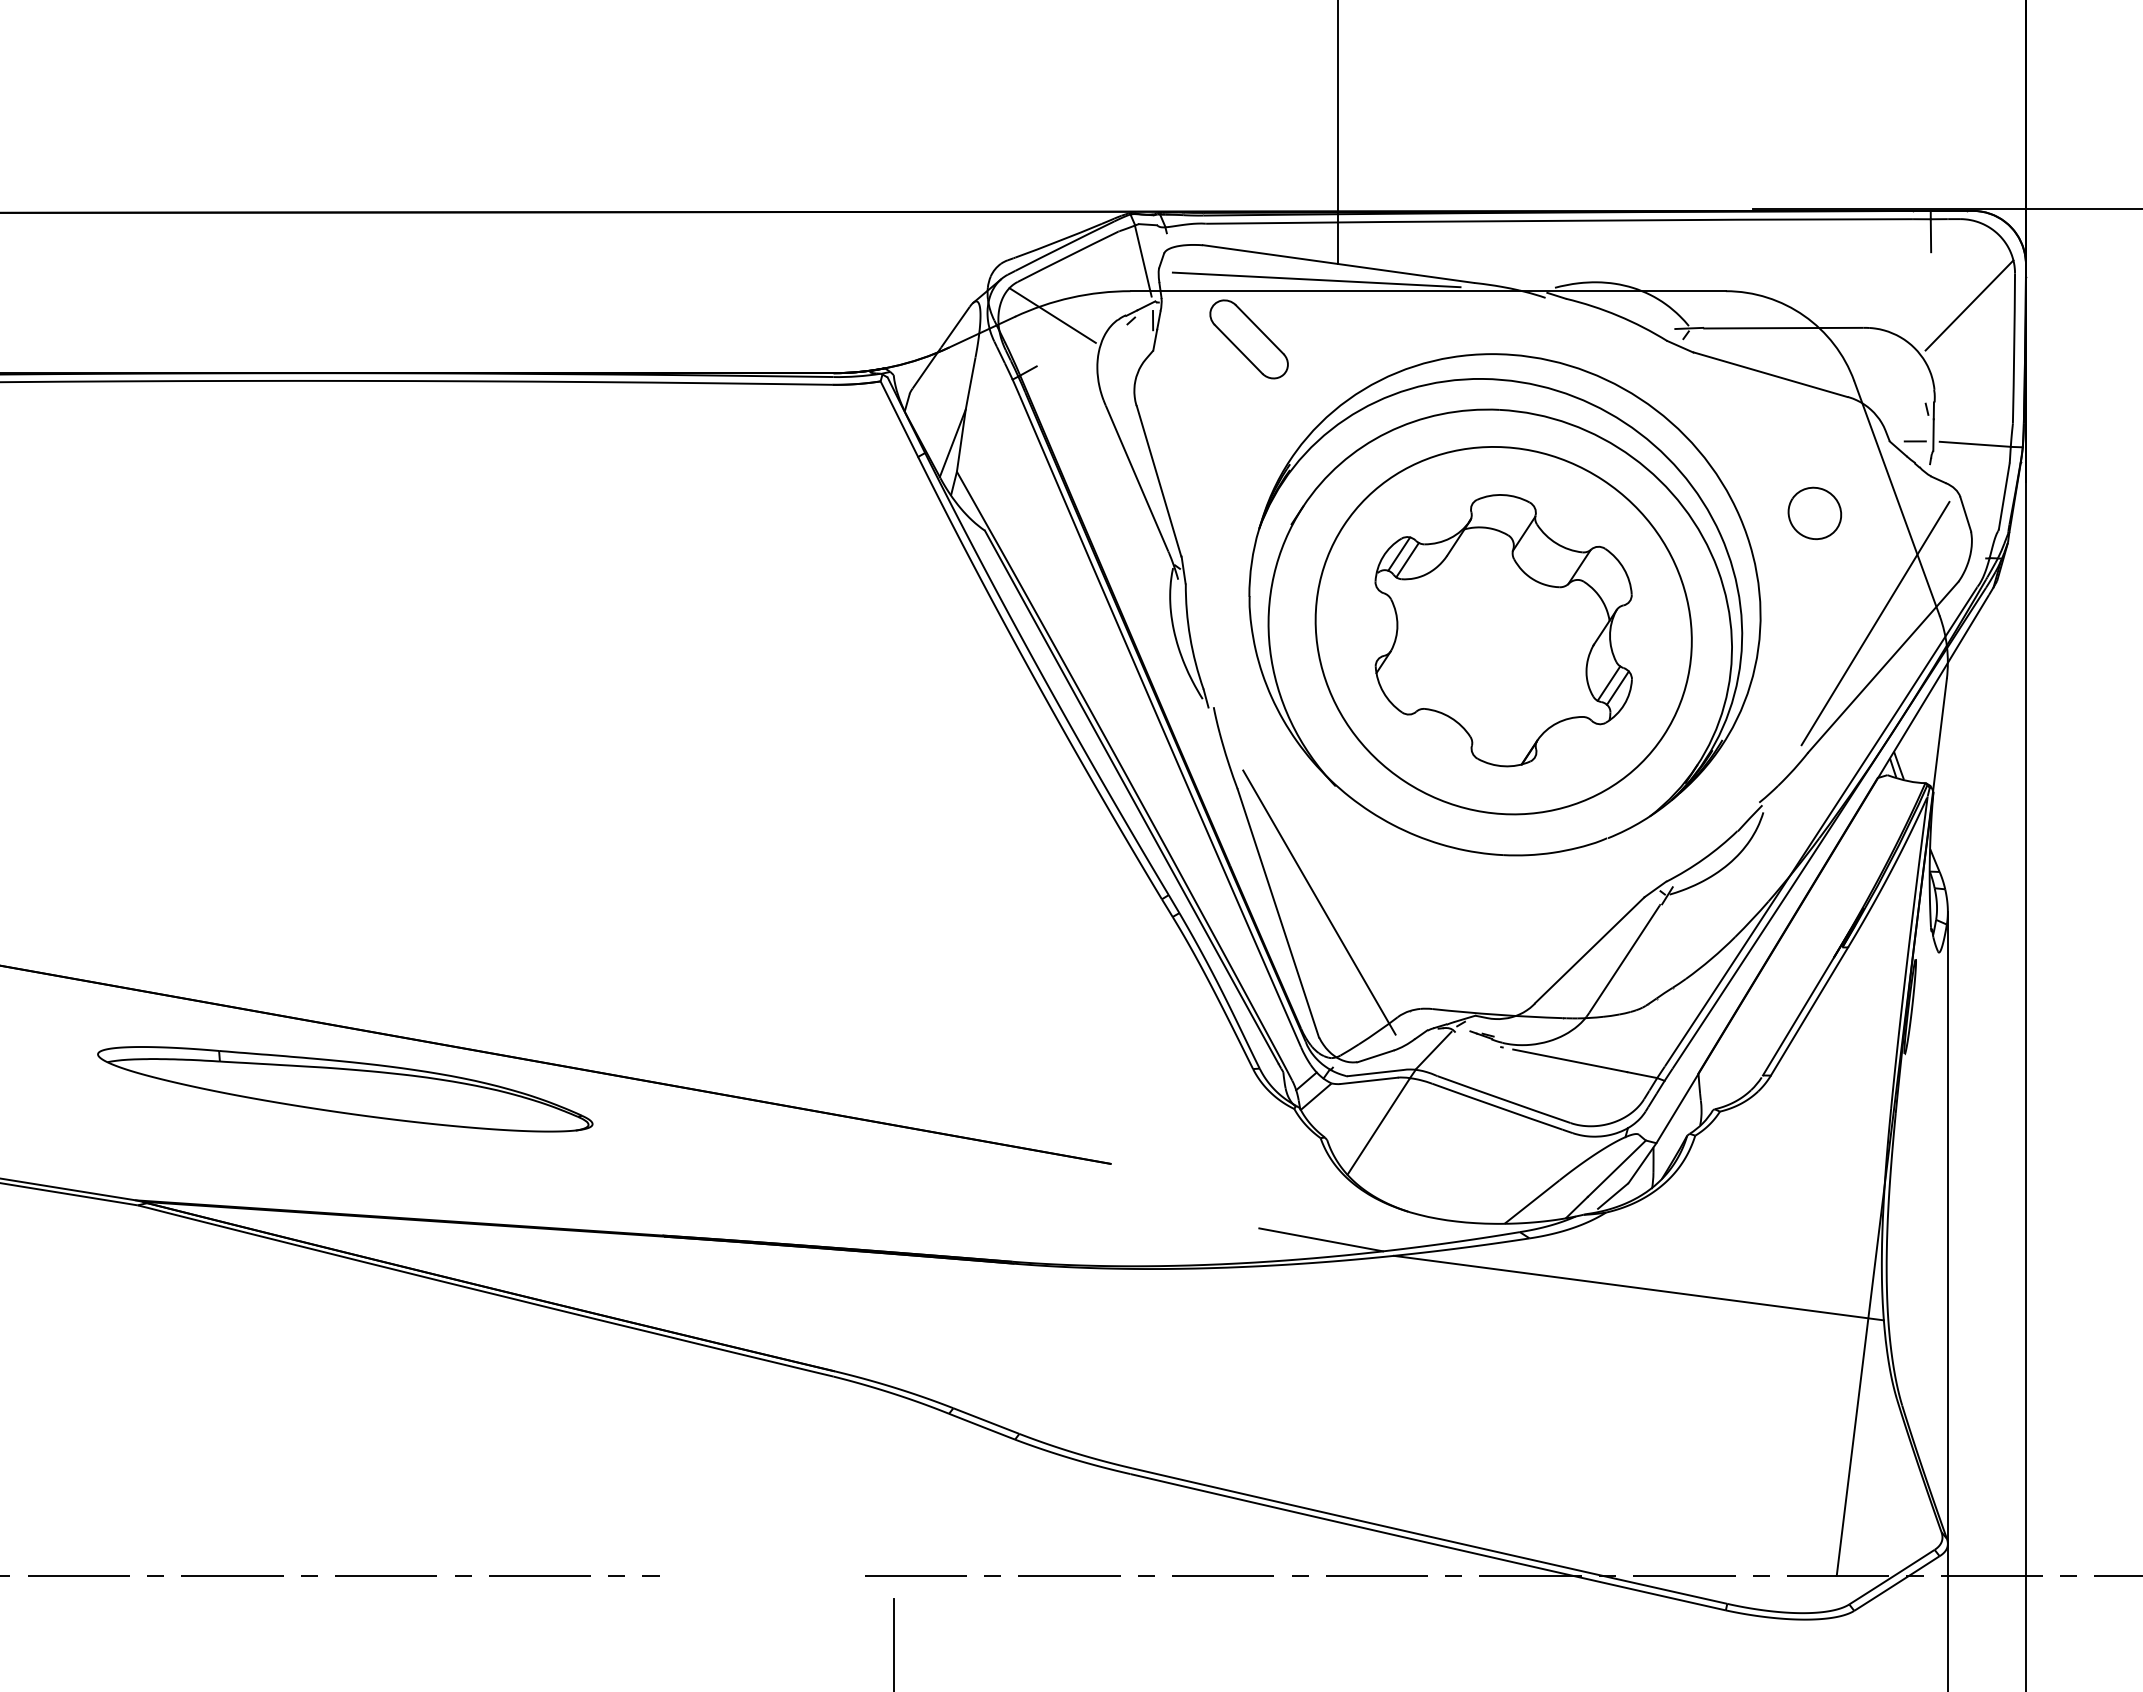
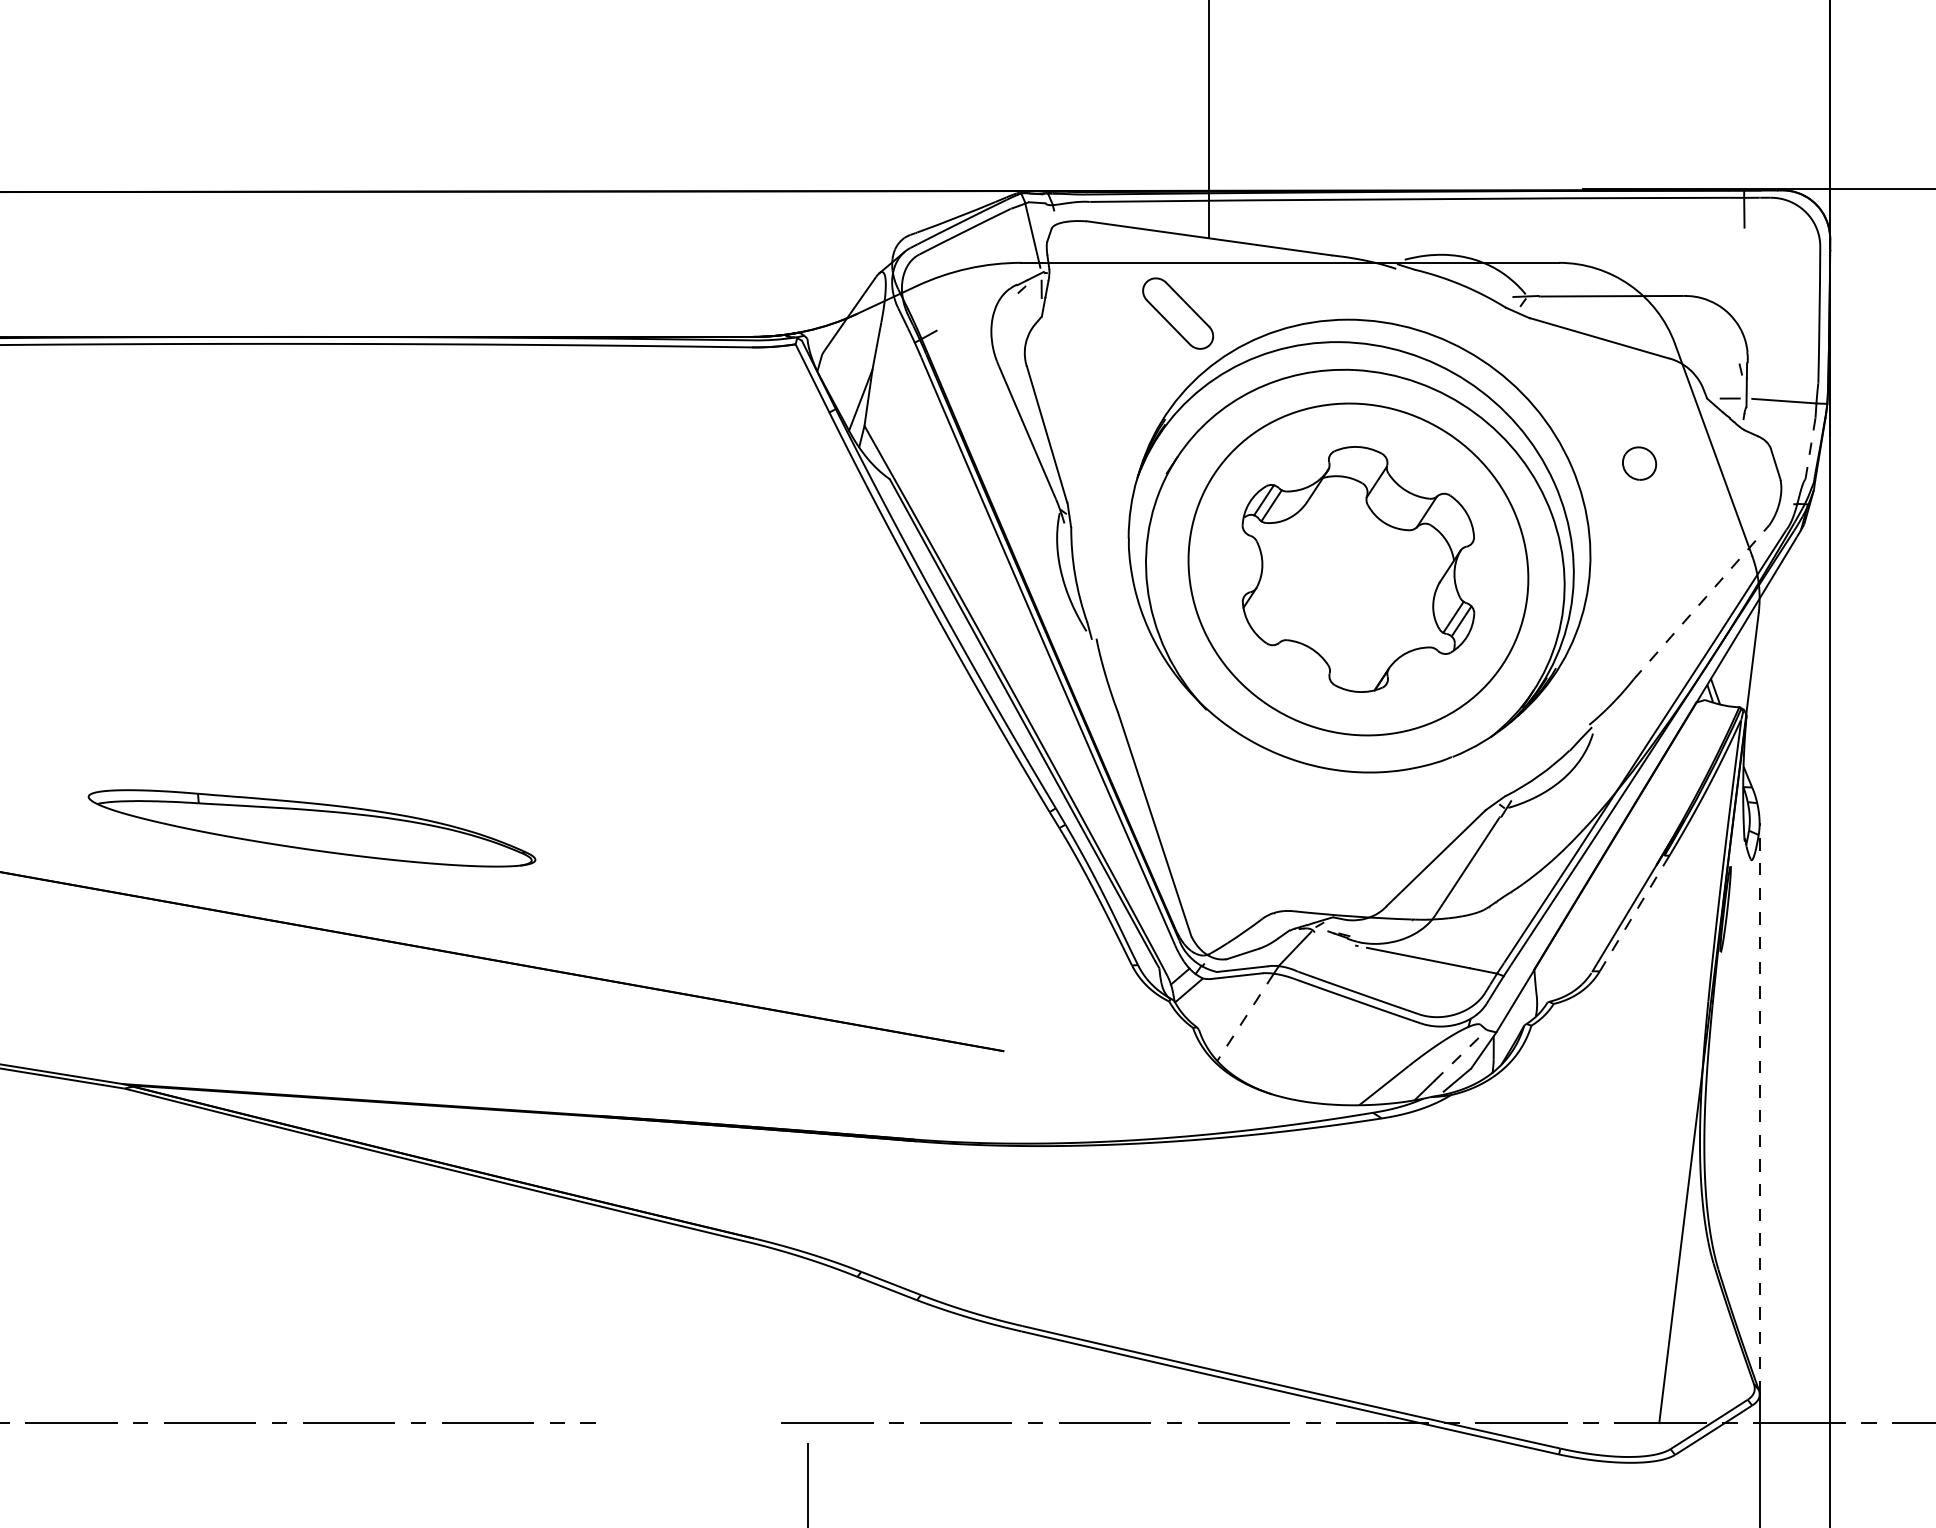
line: (1316, 279) -> (1189, 252), removed
line: (1969, 305) -> (1779, 275), removed
line: (1052, 315) -> (950, 284), removed
part: (1248, 339) -> (1177, 313), moved
line: (2004, 496) -> (1810, 448), solid -> dashed
part: (1814, 513) -> (1639, 463), size x0.7
line: (1875, 623) -> (1694, 563), removed
line: (1883, 667) -> (1701, 602), solid -> dashed
line: (1319, 902) -> (1192, 815), removed
line: (1809, 1011) -> (1634, 913), solid -> dashed
part: (345, 1089) -> (312, 828), moved
line: (1378, 1126) -> (1245, 1017), solid -> dashed
line: (1617, 1168) -> (1461, 1055), solid -> dashed
line: (1947, 1227) -> (1759, 1108), solid -> dashed
line: (1321, 1239) -> (1193, 1119), removed
line: (1638, 1287) -> (1480, 1162), removed

